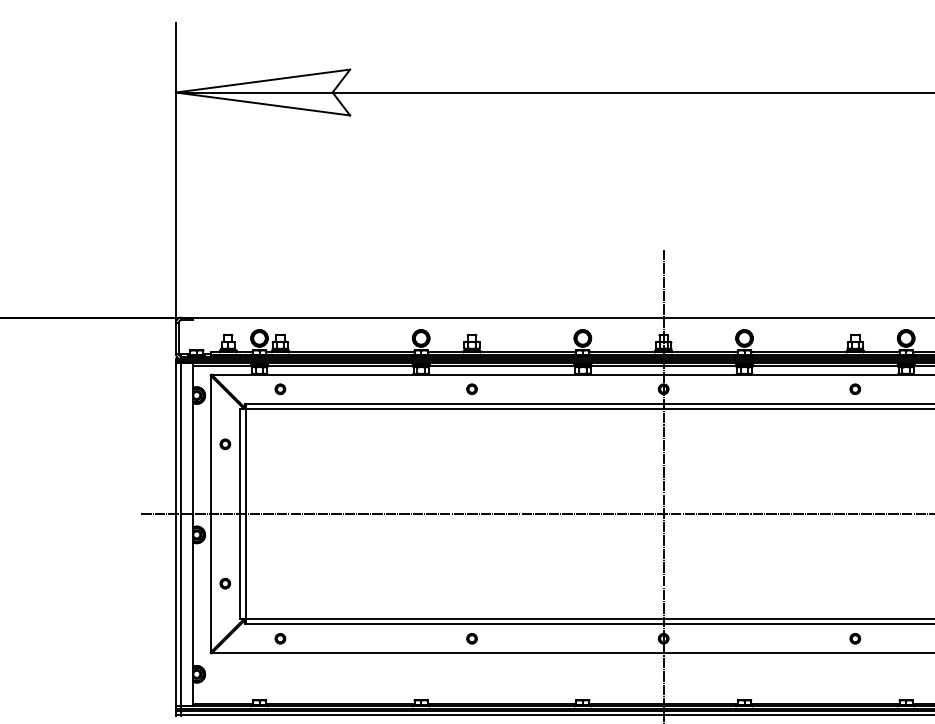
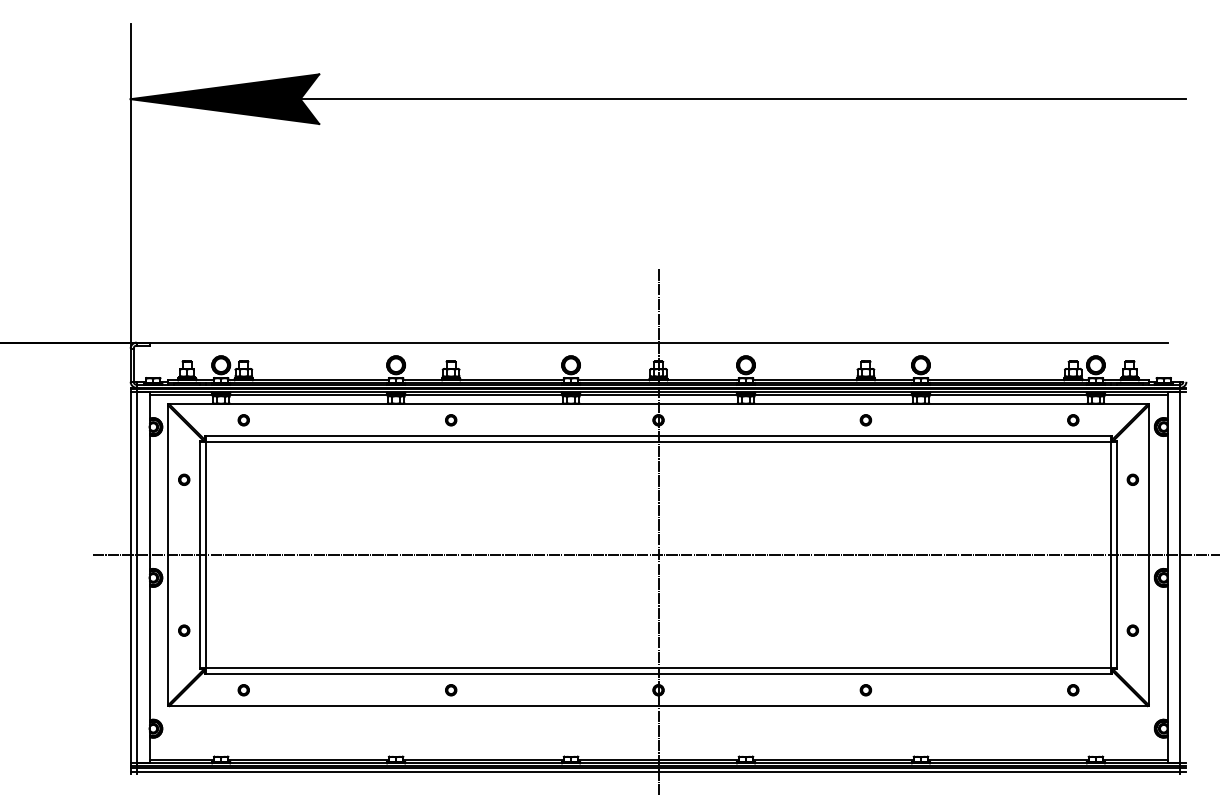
fill: (262, 92) -> (224, 99), added

